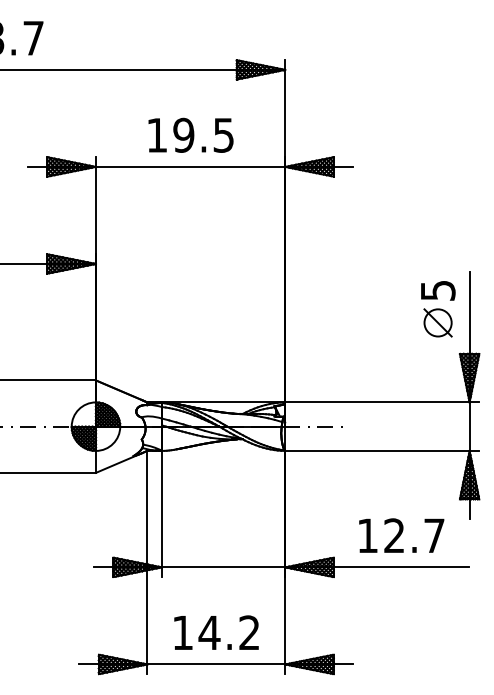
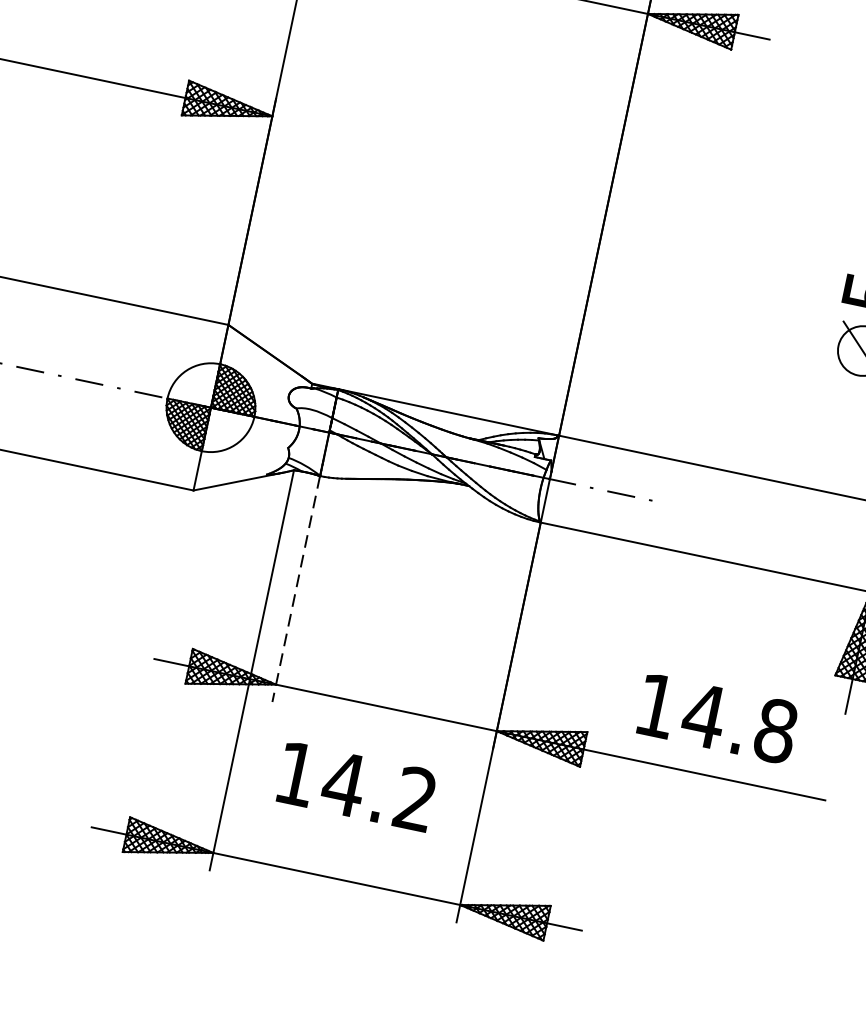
line: (161, 514) -> (295, 589), solid -> dashed
text: (413, 535) -> (738, 722), 12.7 -> 14.8
text: (216, 632) -> (356, 786), moved

